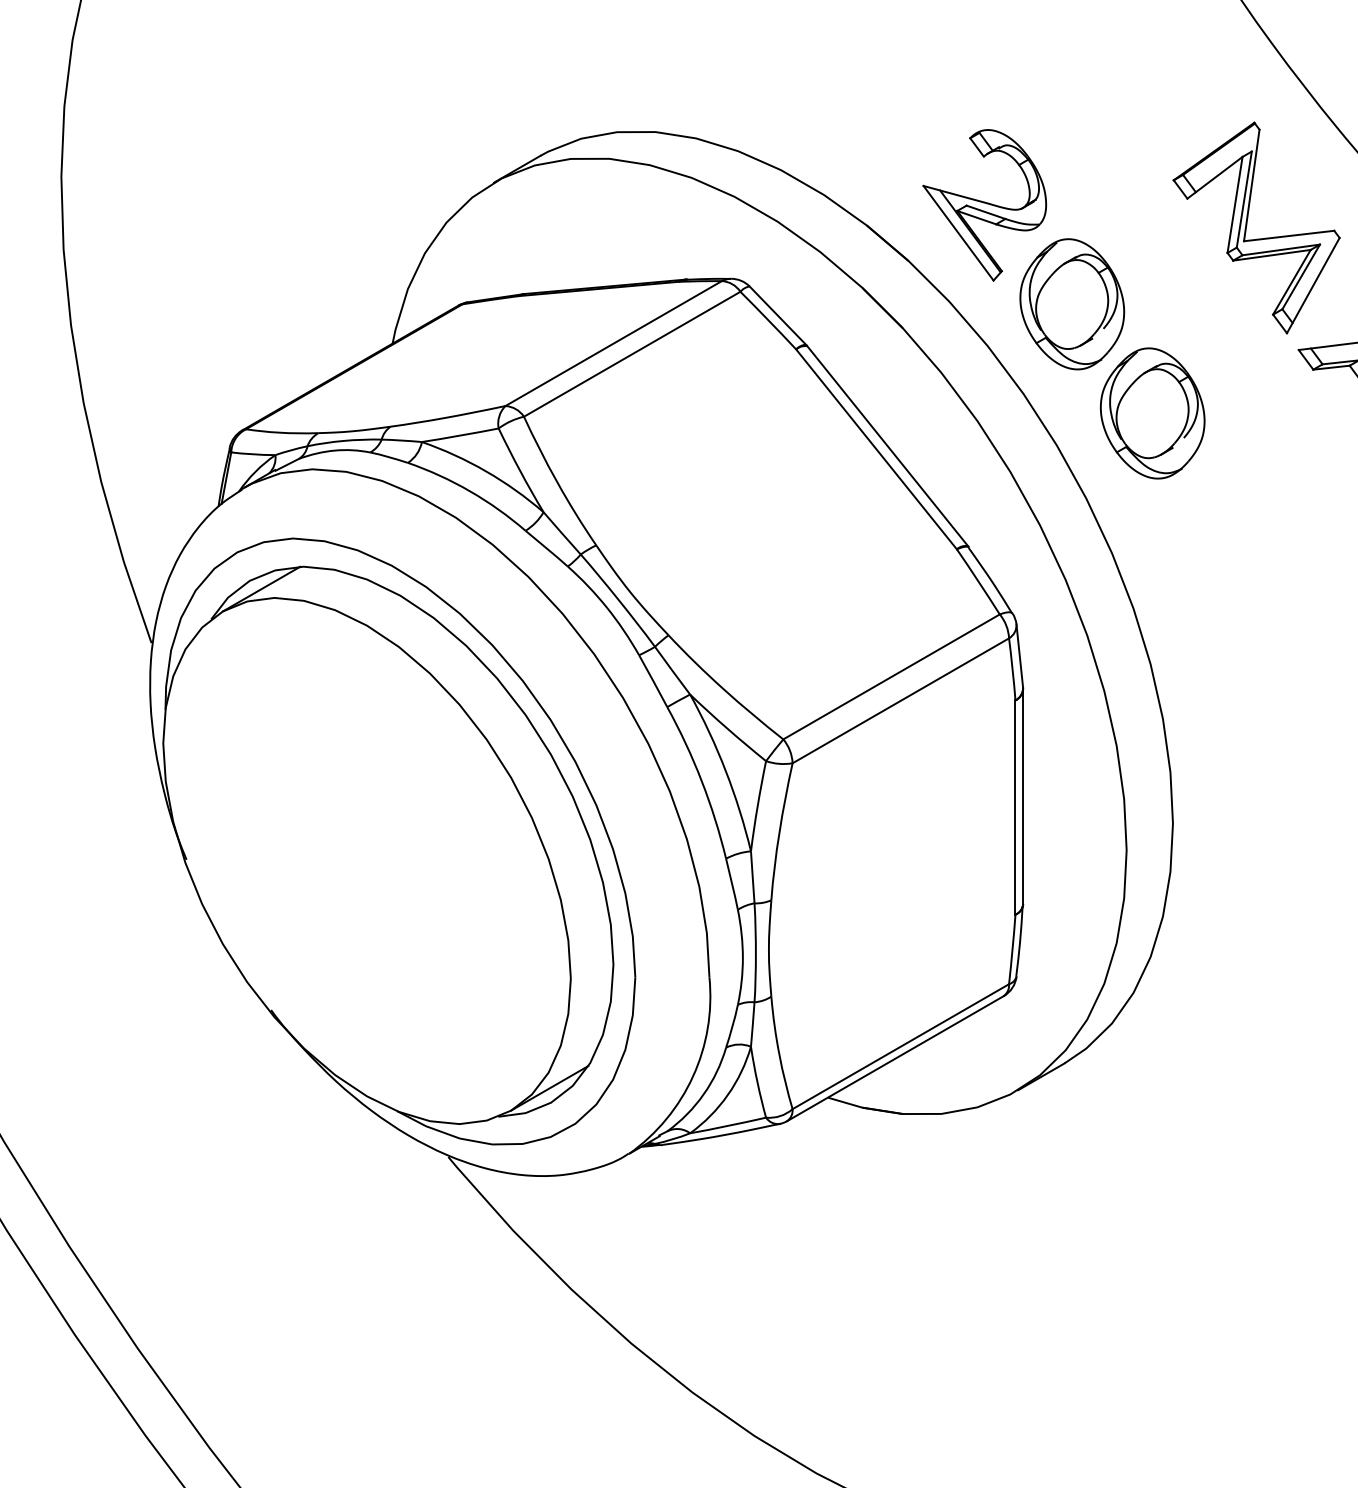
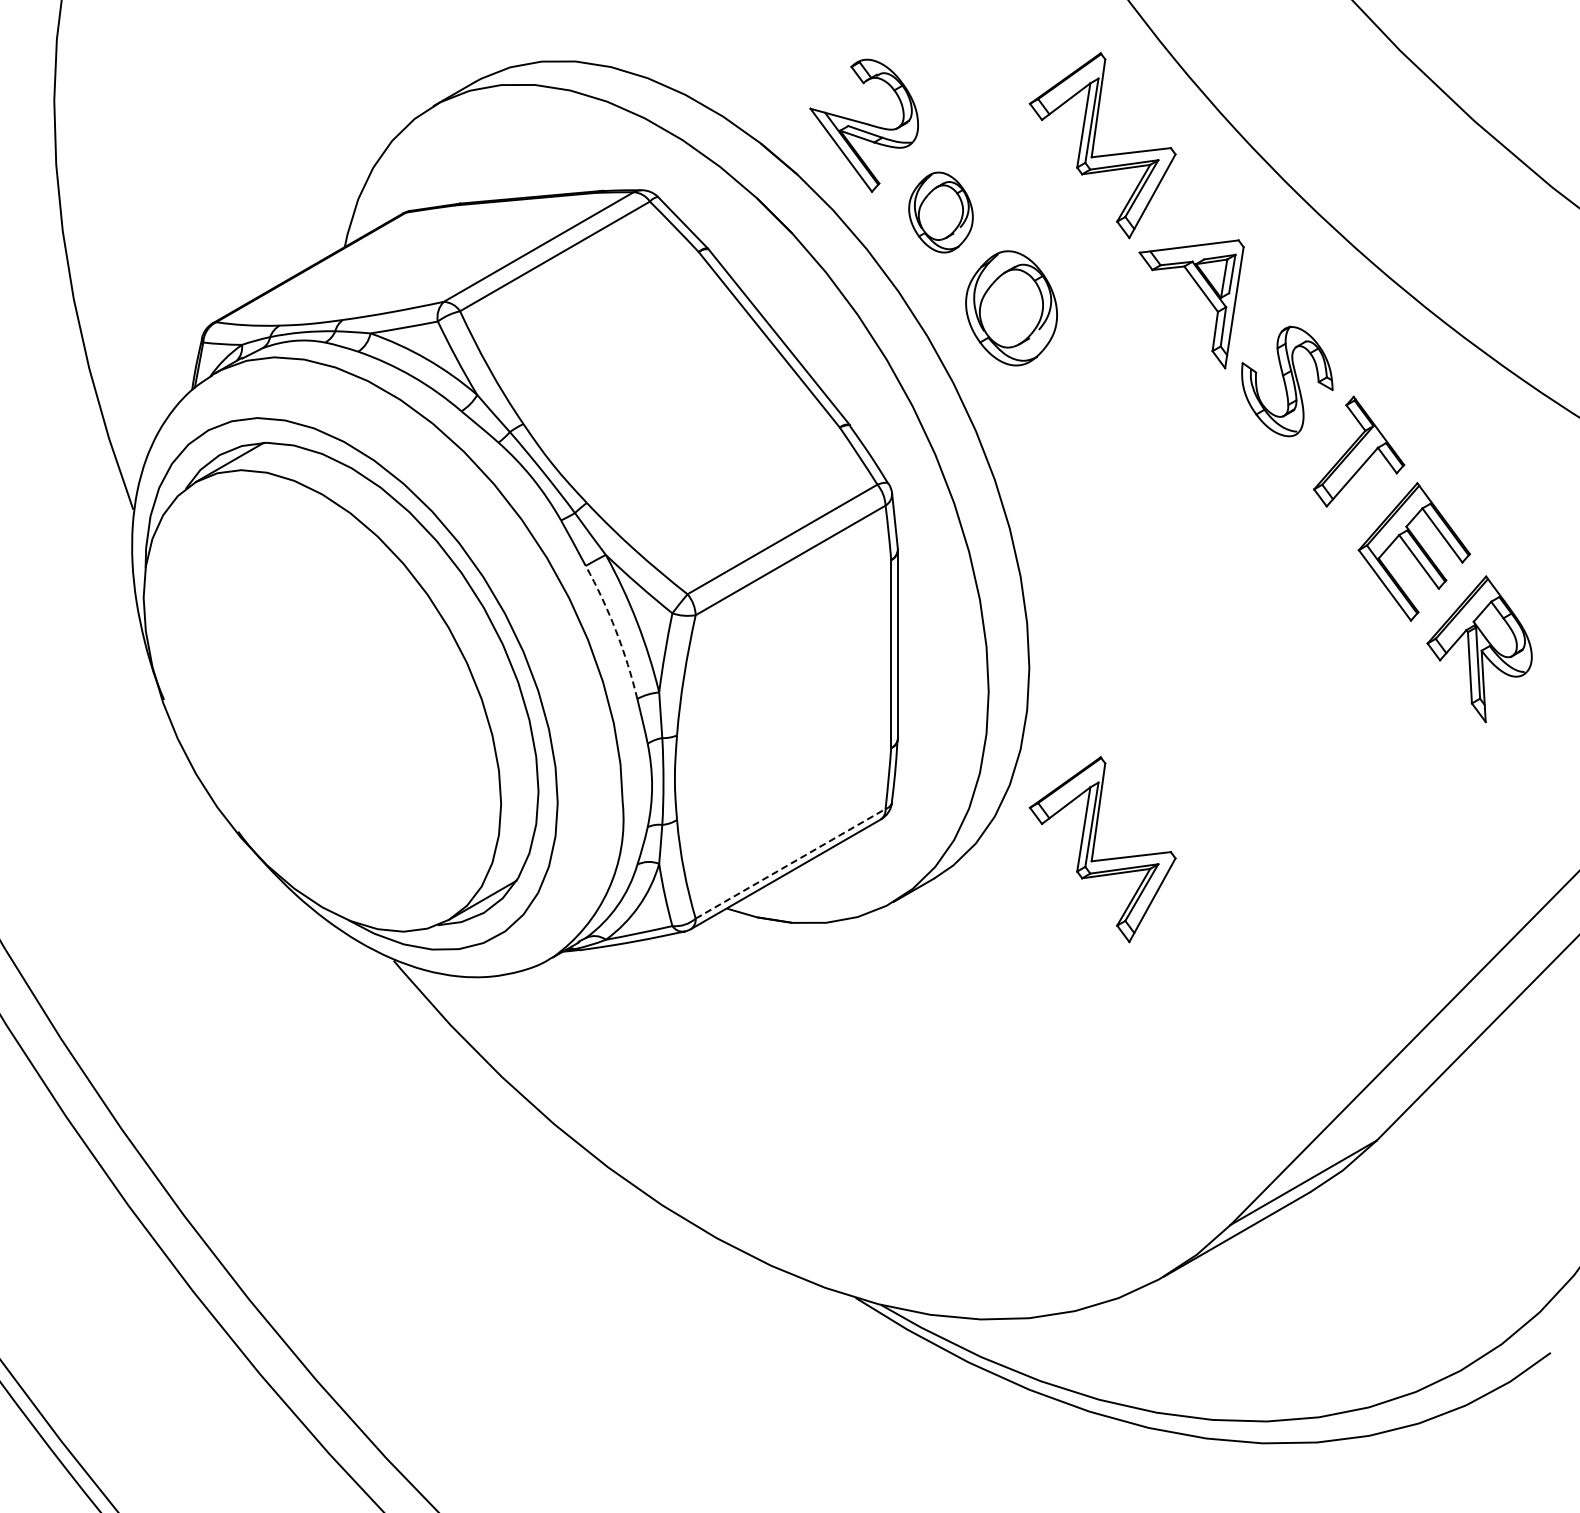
part: (1071, 304) -> (940, 212), size x0.7
arc: (701, 780) -> (615, 630), solid -> dashed
part: (1247, 1030) -> (1094, 849), added
line: (900, 1046) -> (790, 863), solid -> dashed

